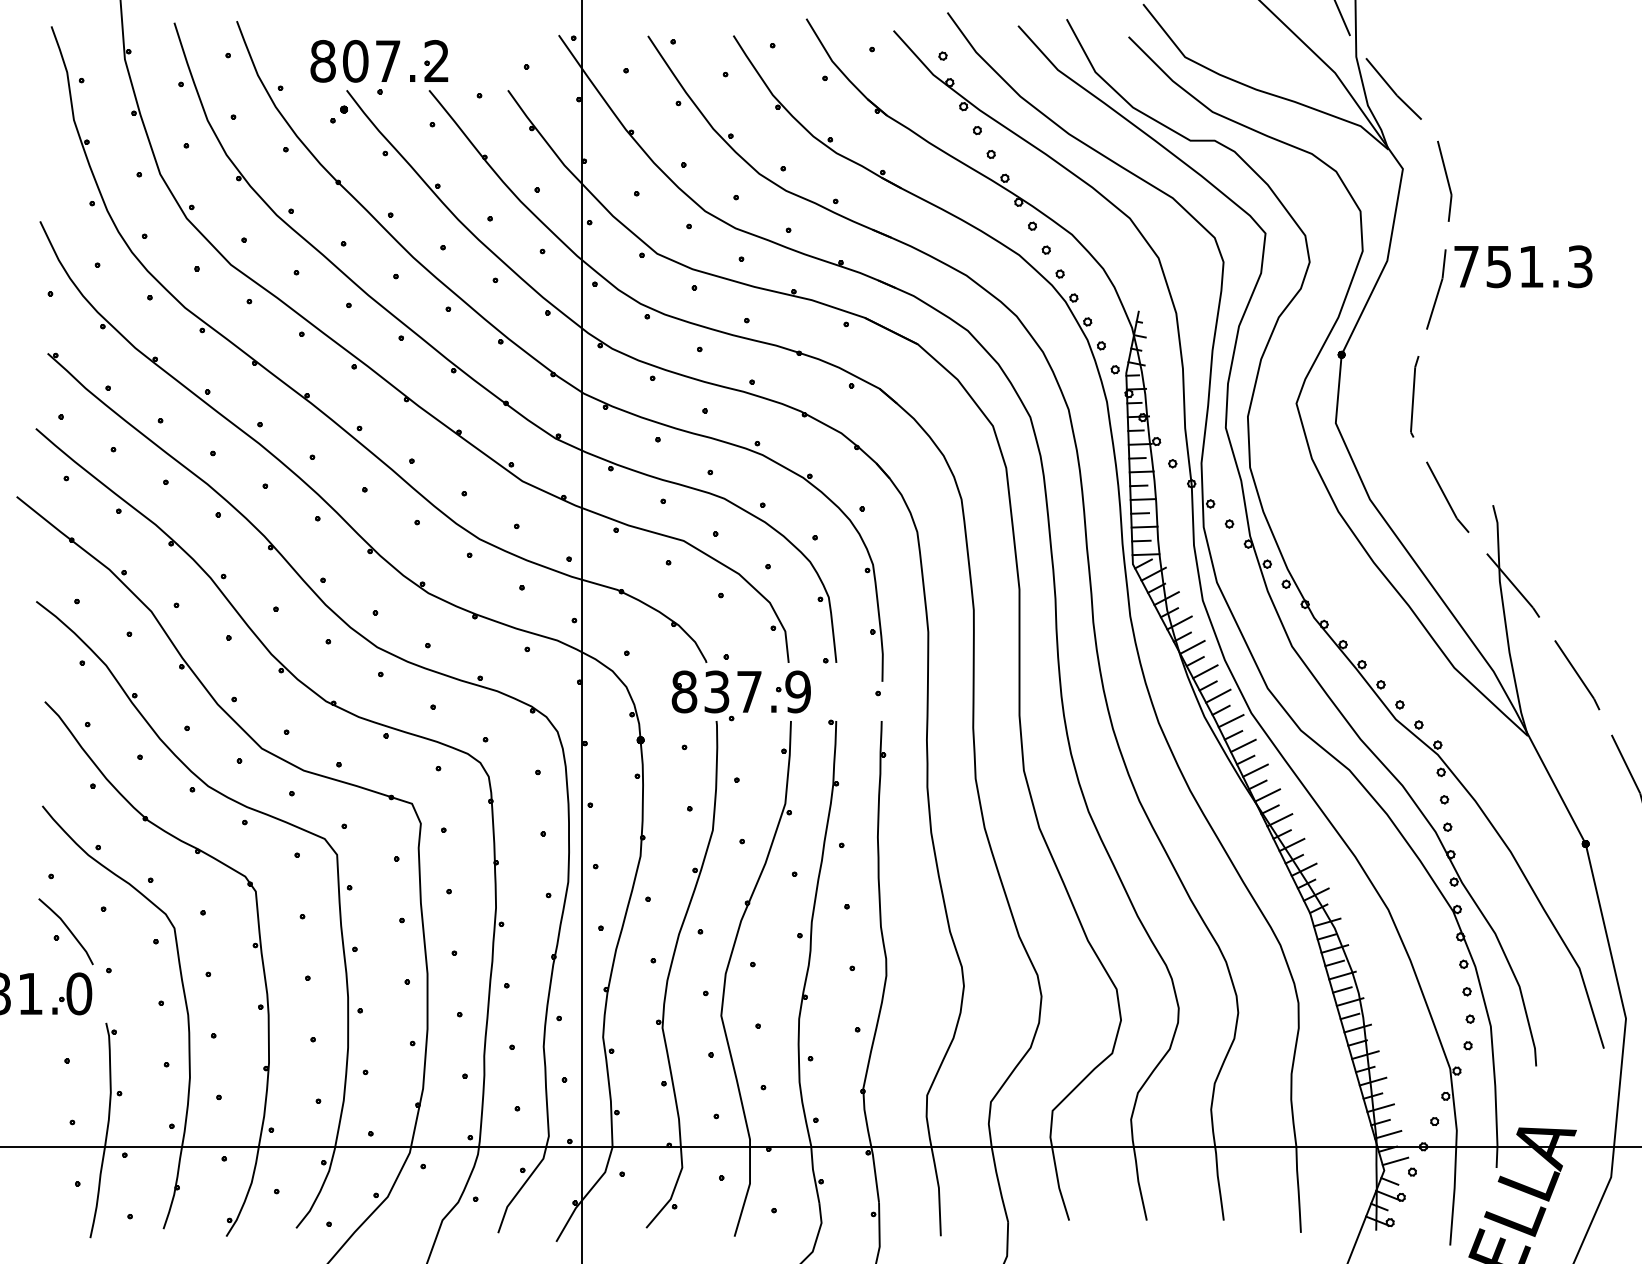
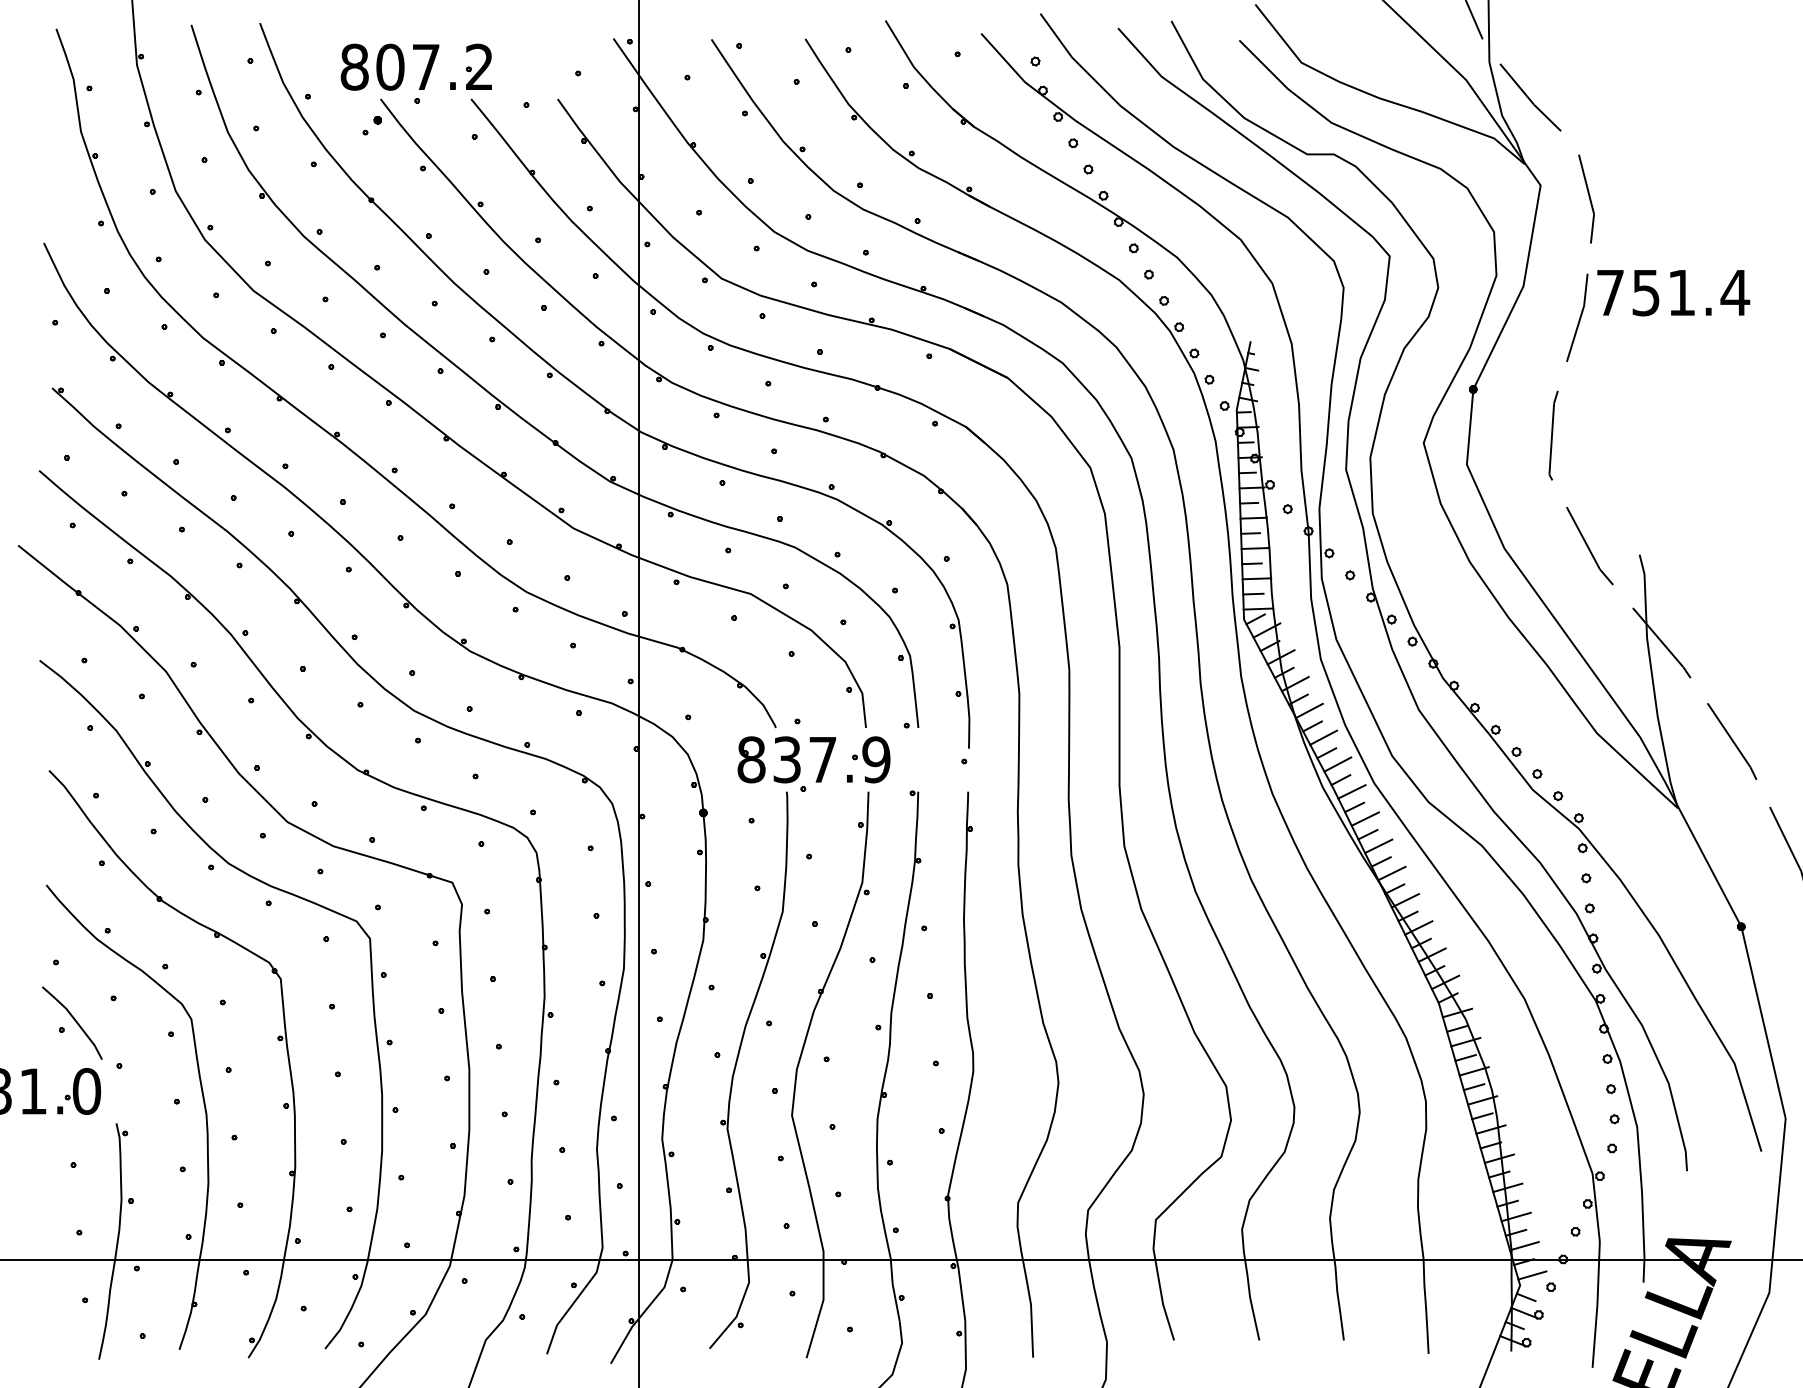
text: (1579, 266) -> (1734, 292), 751.3 -> 751.4

